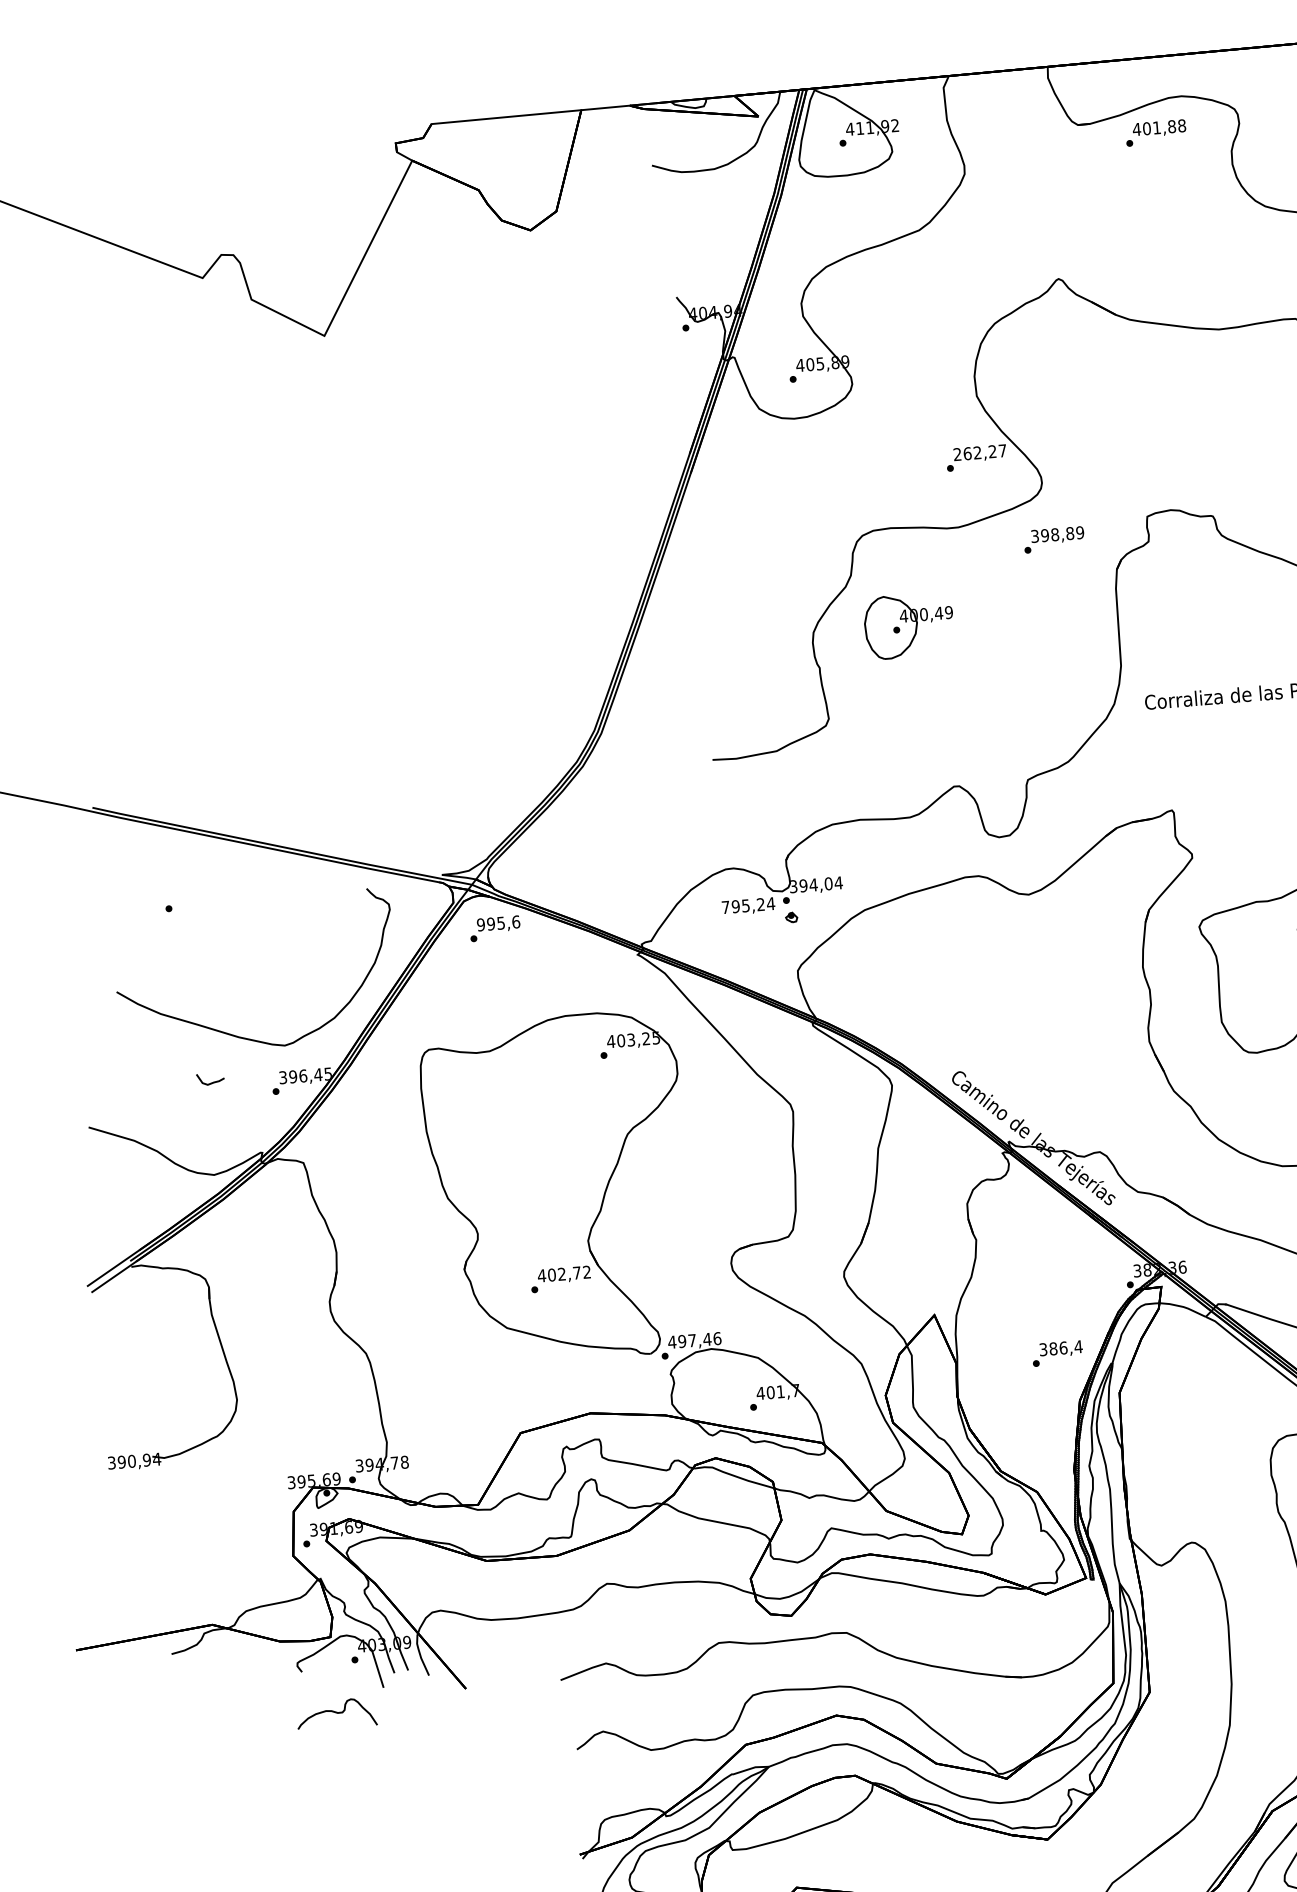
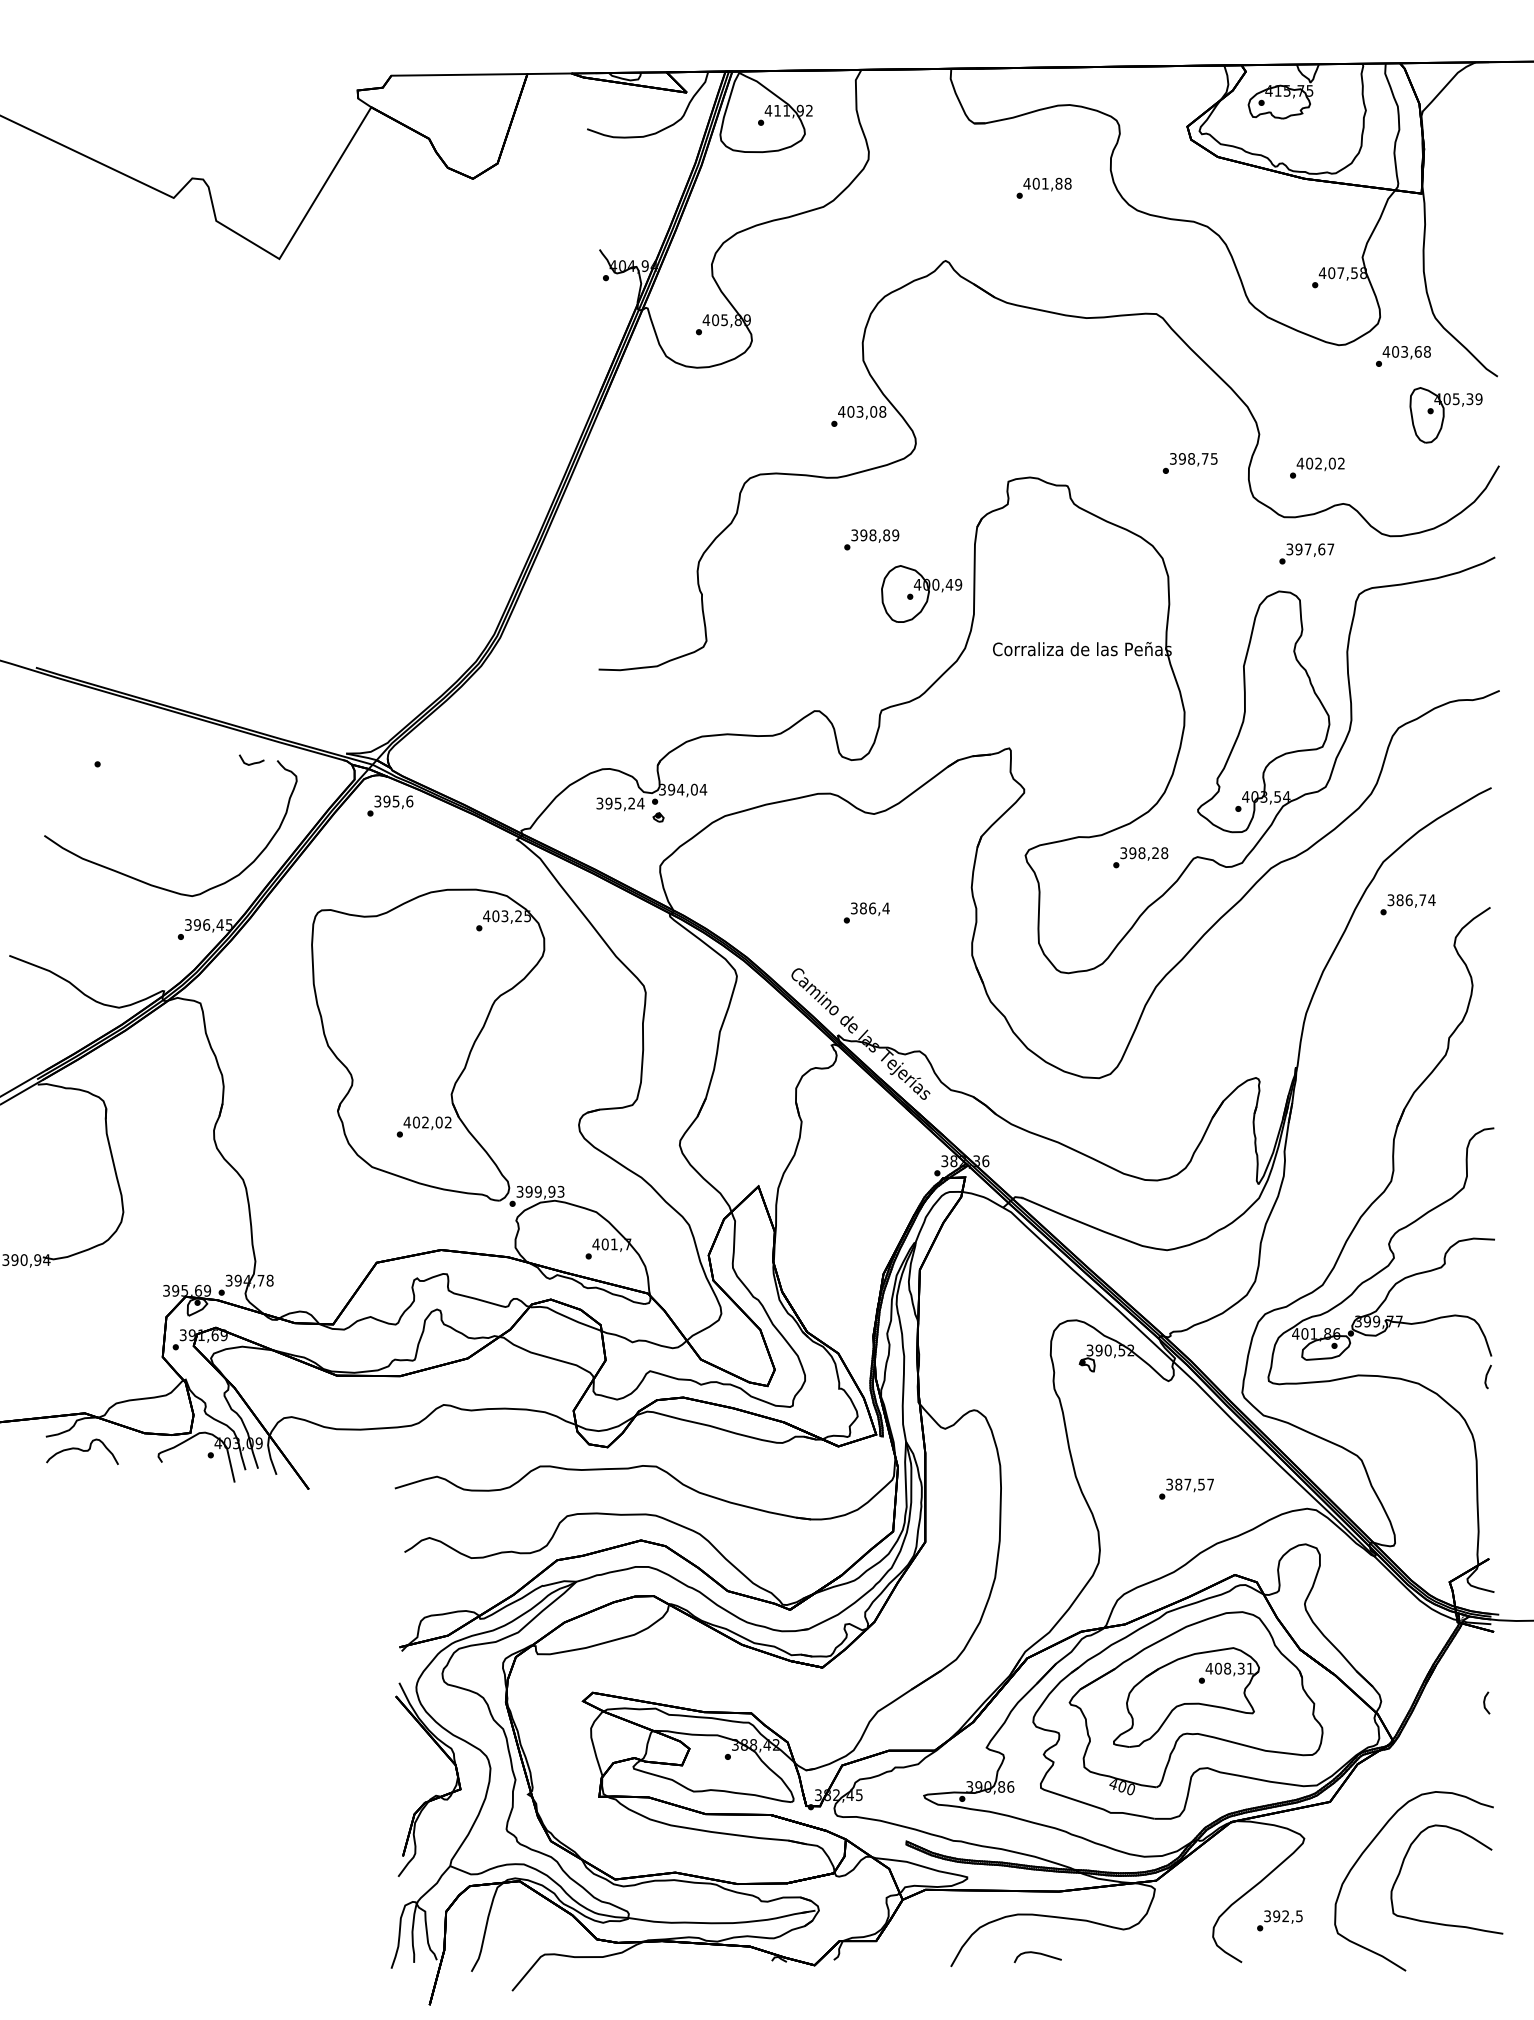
text: (1155, 132) -> (1043, 187), moved
text: (980, 452) -> (862, 411), 262,27 -> 403,08
text: (1053, 539) -> (871, 539), moved
part: (908, 625) -> (921, 593), moved
text: (725, 907) -> (599, 803), 795,24 -> 395,24
text: (480, 924) -> (377, 801), 995,6 -> 395,6
curve: (212, 1081) -> (253, 762), moved
text: (576, 1273) -> (438, 1122), 402,72 -> 402,02
text: (694, 1340) -> (540, 1191), 497,46 -> 399,93
text: (1057, 1353) -> (866, 912), moved
curve: (336, 1713) -> (82, 1451), moved

